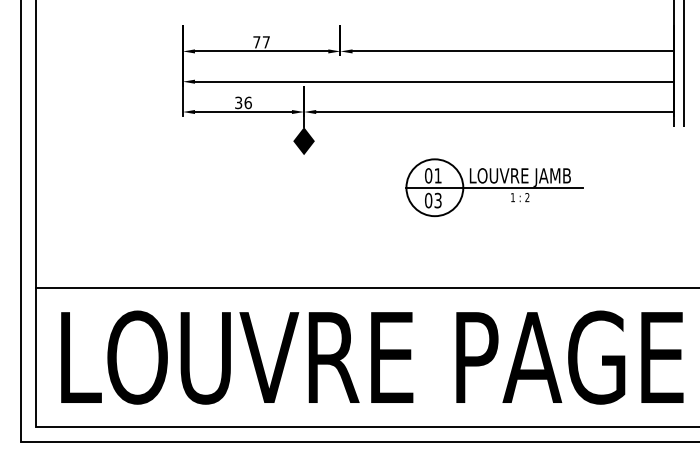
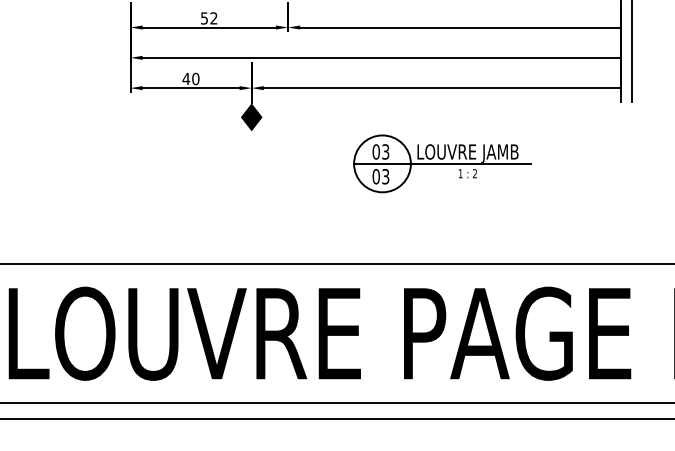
text: (261, 42) -> (209, 18), 77 -> 52
text: (242, 102) -> (190, 78), 36 -> 40
text: (437, 175) -> (385, 151), 01 -> 03

